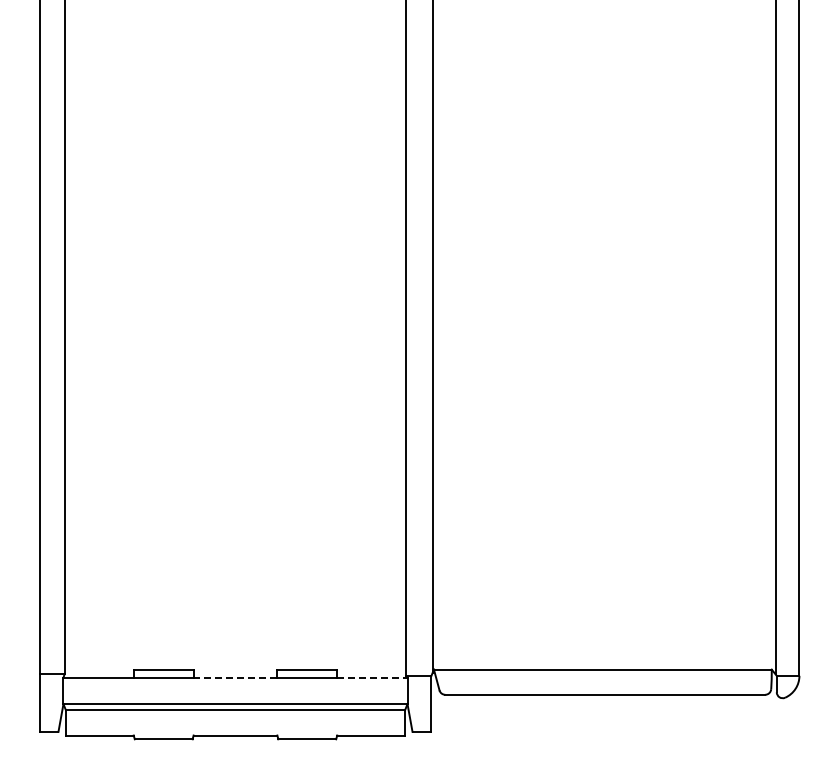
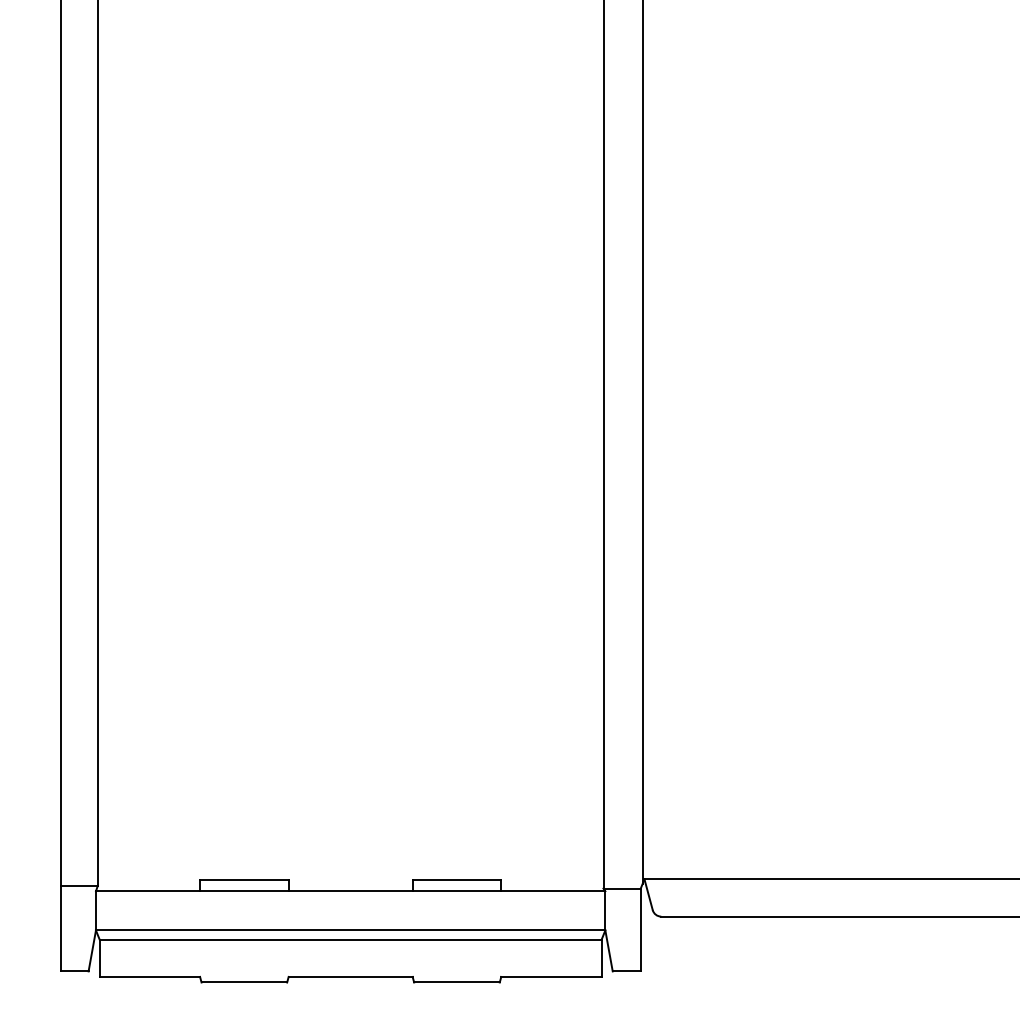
line: (235, 677) -> (350, 891), dashed -> solid
line: (372, 677) -> (553, 891), dashed -> solid

